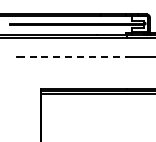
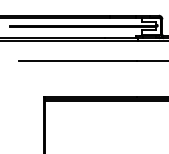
line: (72, 56) -> (78, 61), dashed -> solid

